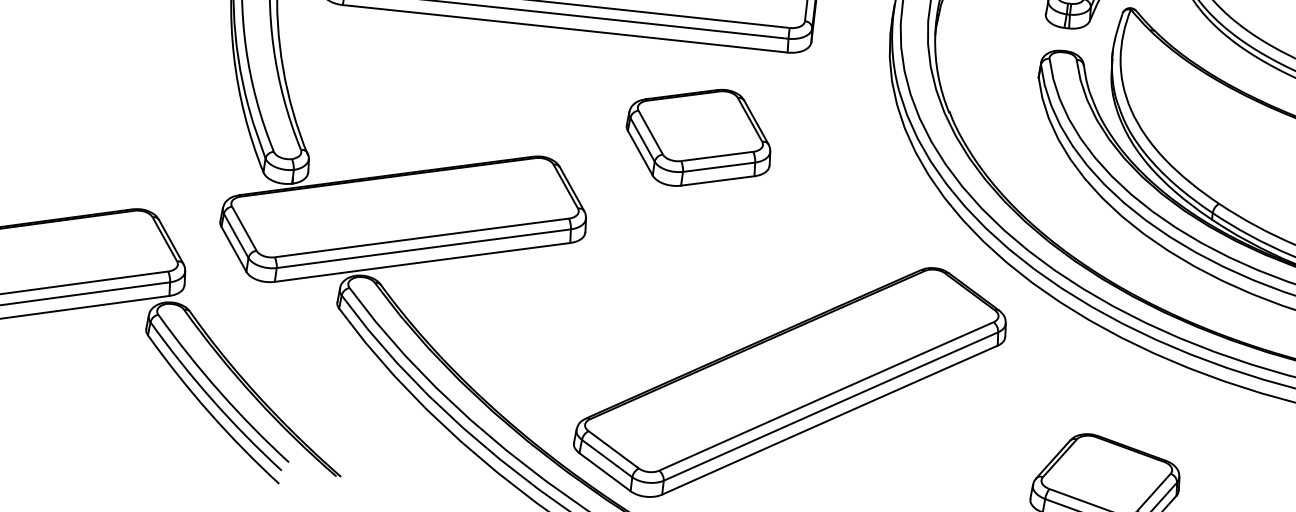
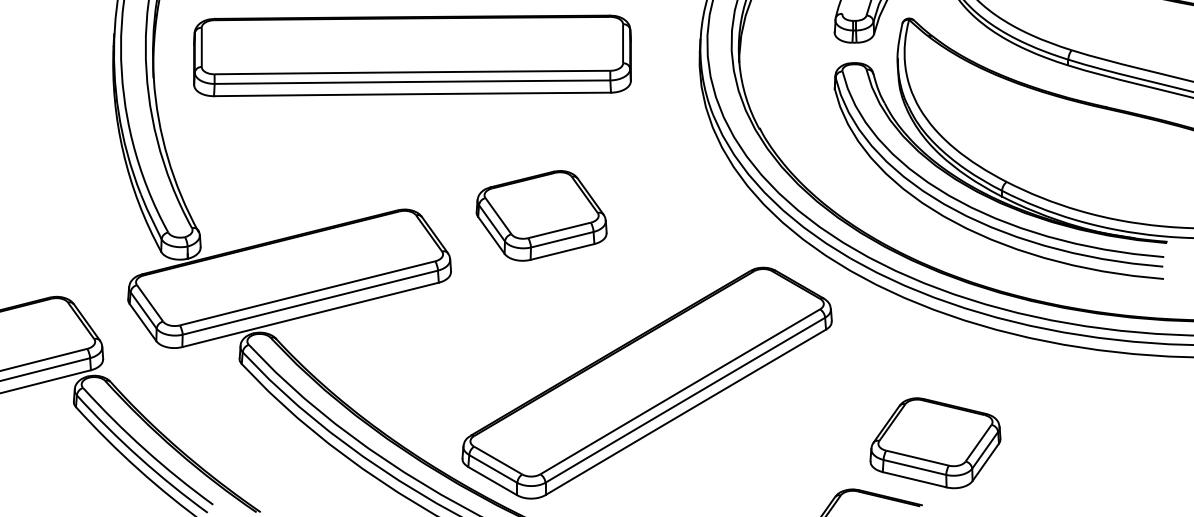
part: (698, 137) -> (541, 215), moved

